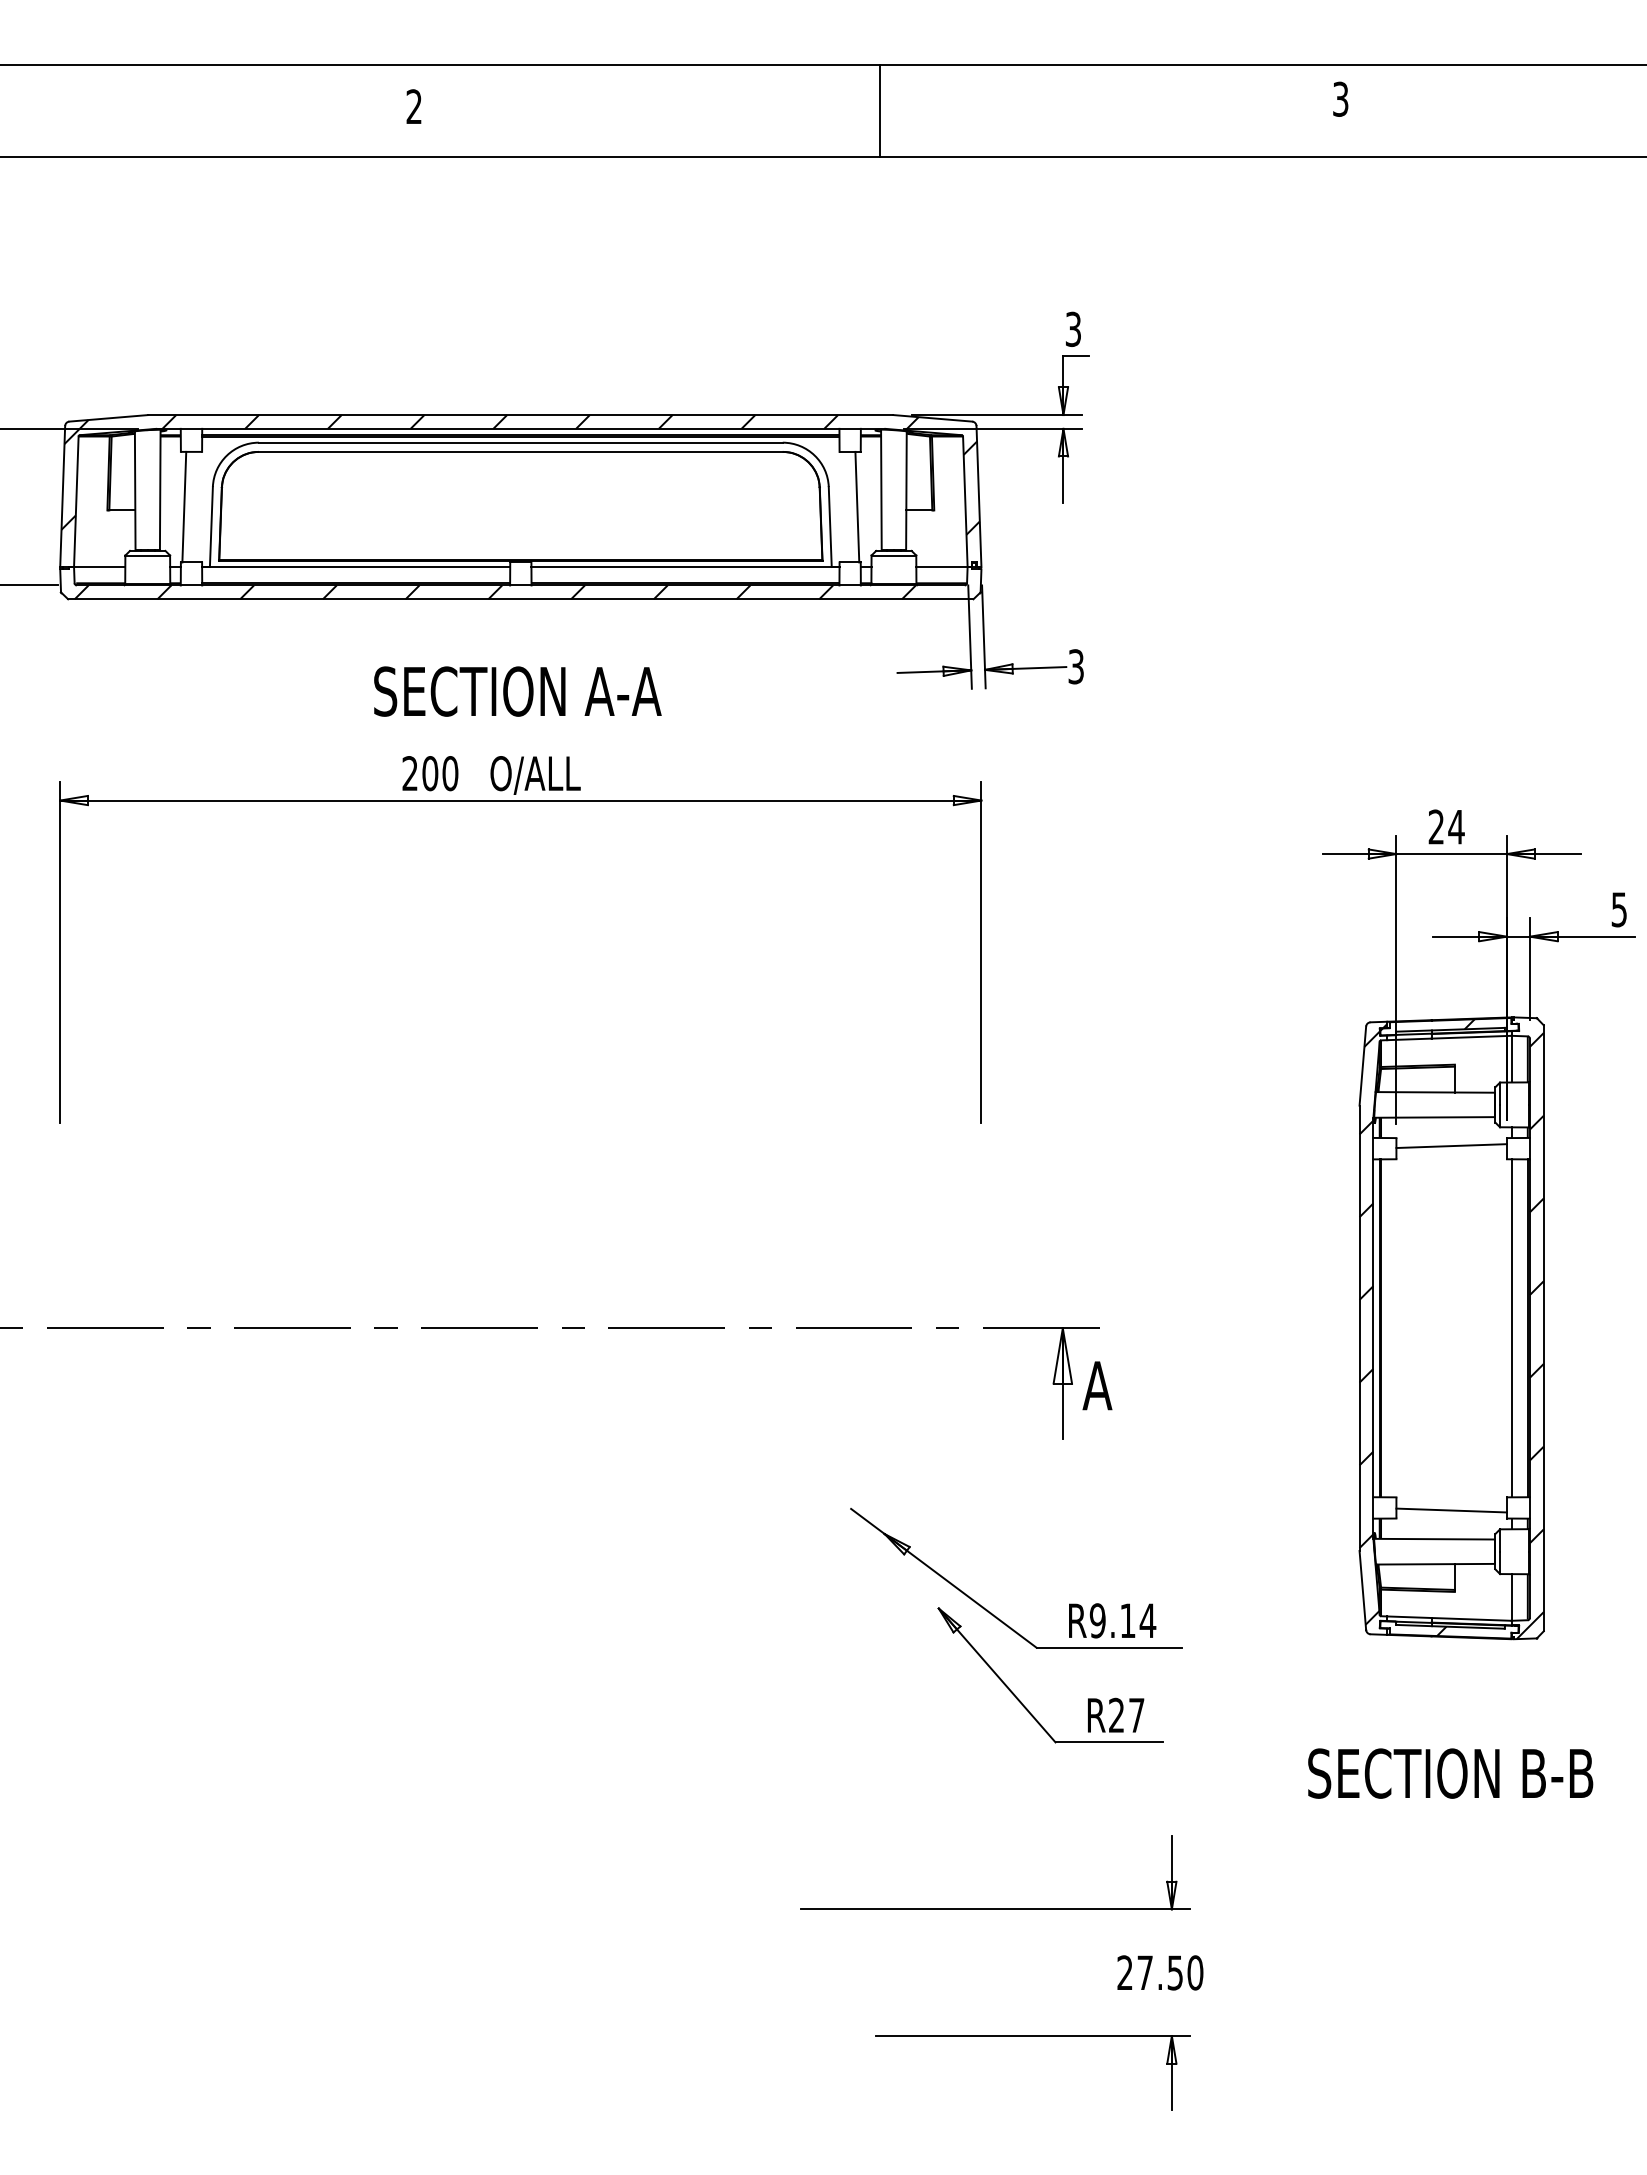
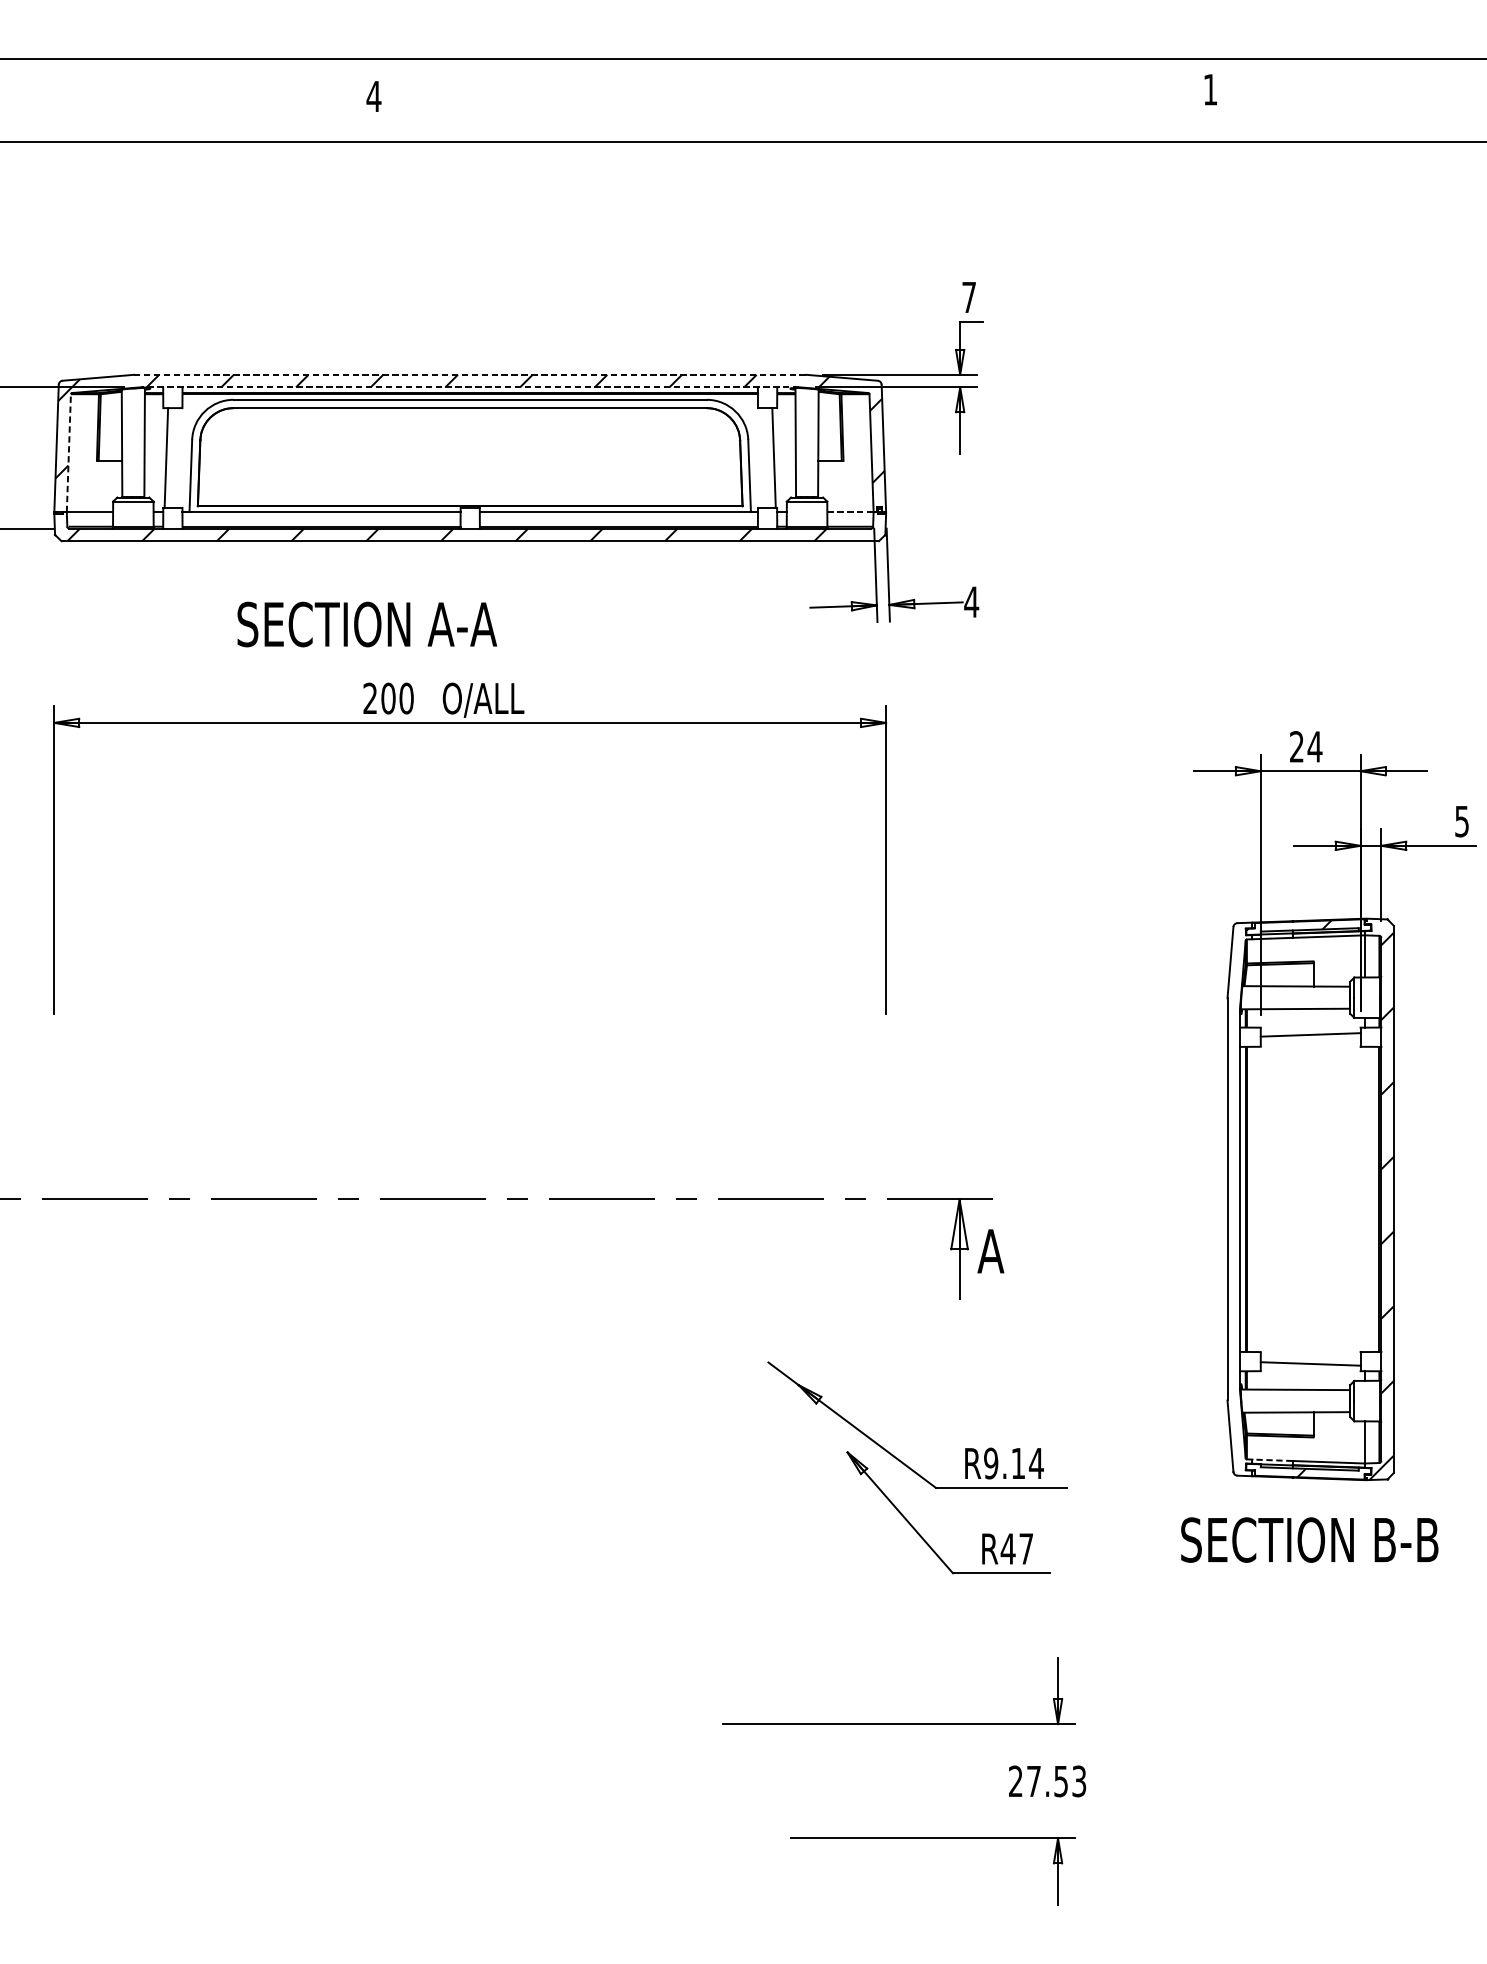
text: (1340, 98) -> (1210, 89), 3 -> 1
text: (413, 106) -> (373, 96), 2 -> 4
line: (880, 111) -> (794, 100), removed
text: (1072, 328) -> (968, 296), 3 -> 7
line: (521, 415) -> (470, 375), solid -> dashed
line: (520, 428) -> (469, 386), solid -> dashed
line: (76, 501) -> (69, 452), solid -> dashed
line: (941, 567) -> (850, 512), solid -> dashed
text: (1075, 666) -> (971, 601), 3 -> 4
text: (517, 691) -> (366, 624), moved
hatch: (1373, 1324) -> (1240, 1195), removed
line: (1511, 1328) -> (1364, 1199), removed
line: (1408, 1617) -> (1271, 1460), solid -> dashed
text: (1116, 1714) -> (1008, 1548), R27 -> R47
text: (1450, 1773) -> (1309, 1539), moved
text: (1195, 1972) -> (1079, 1781), 27.50 -> 27.53

